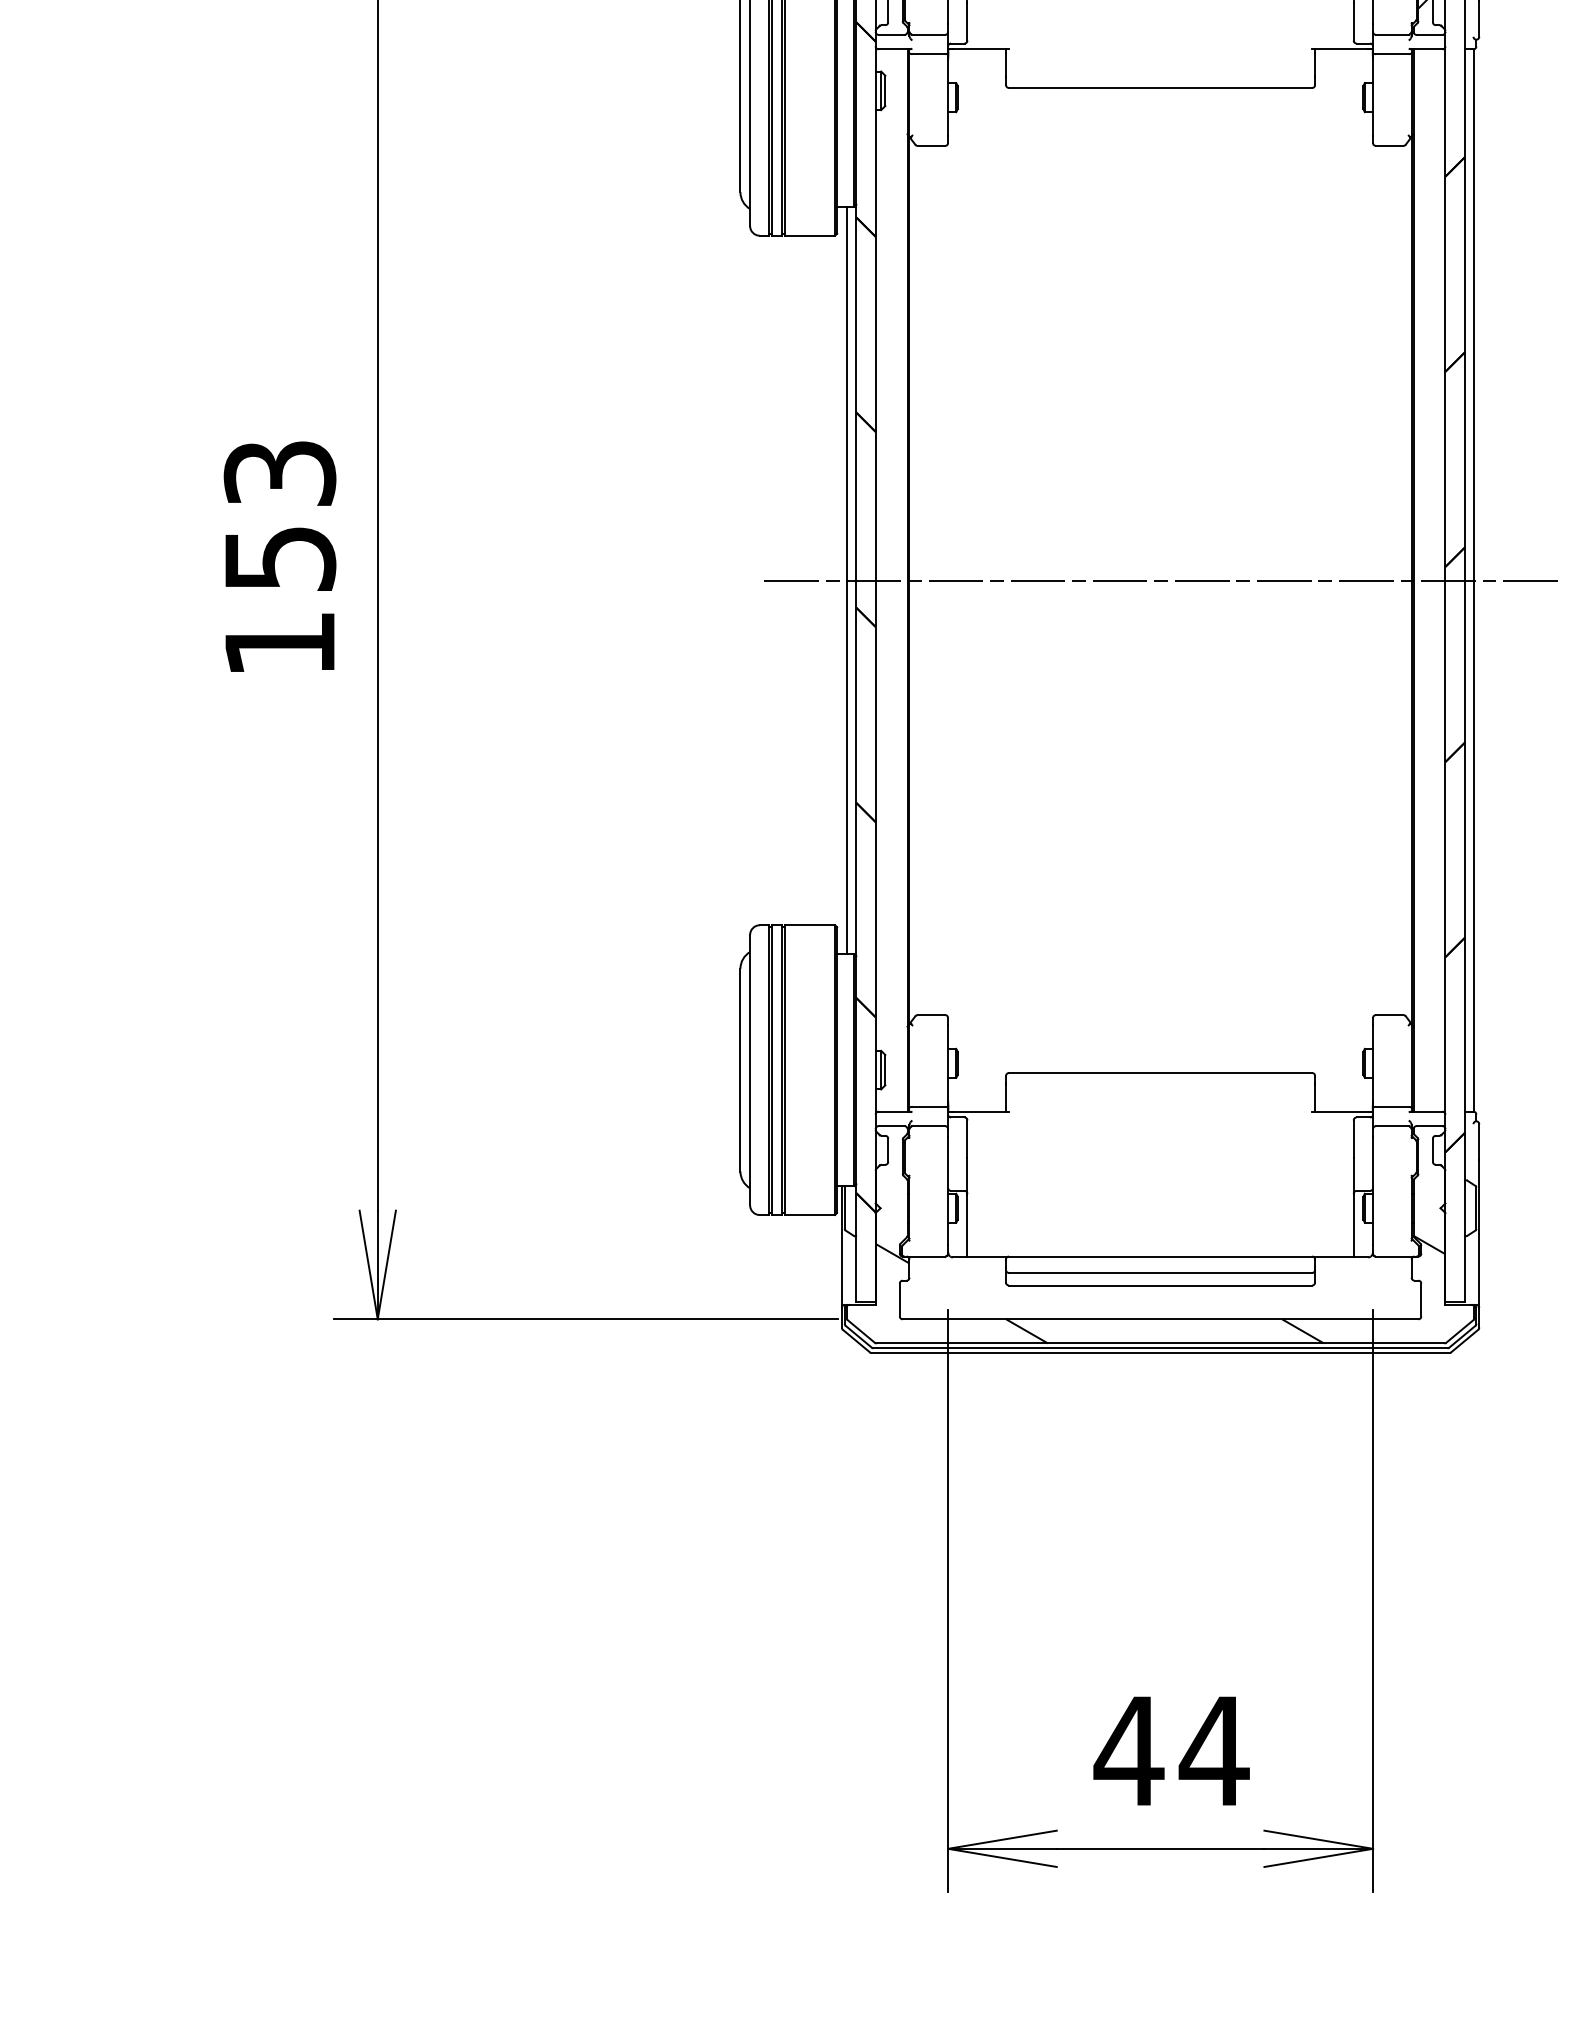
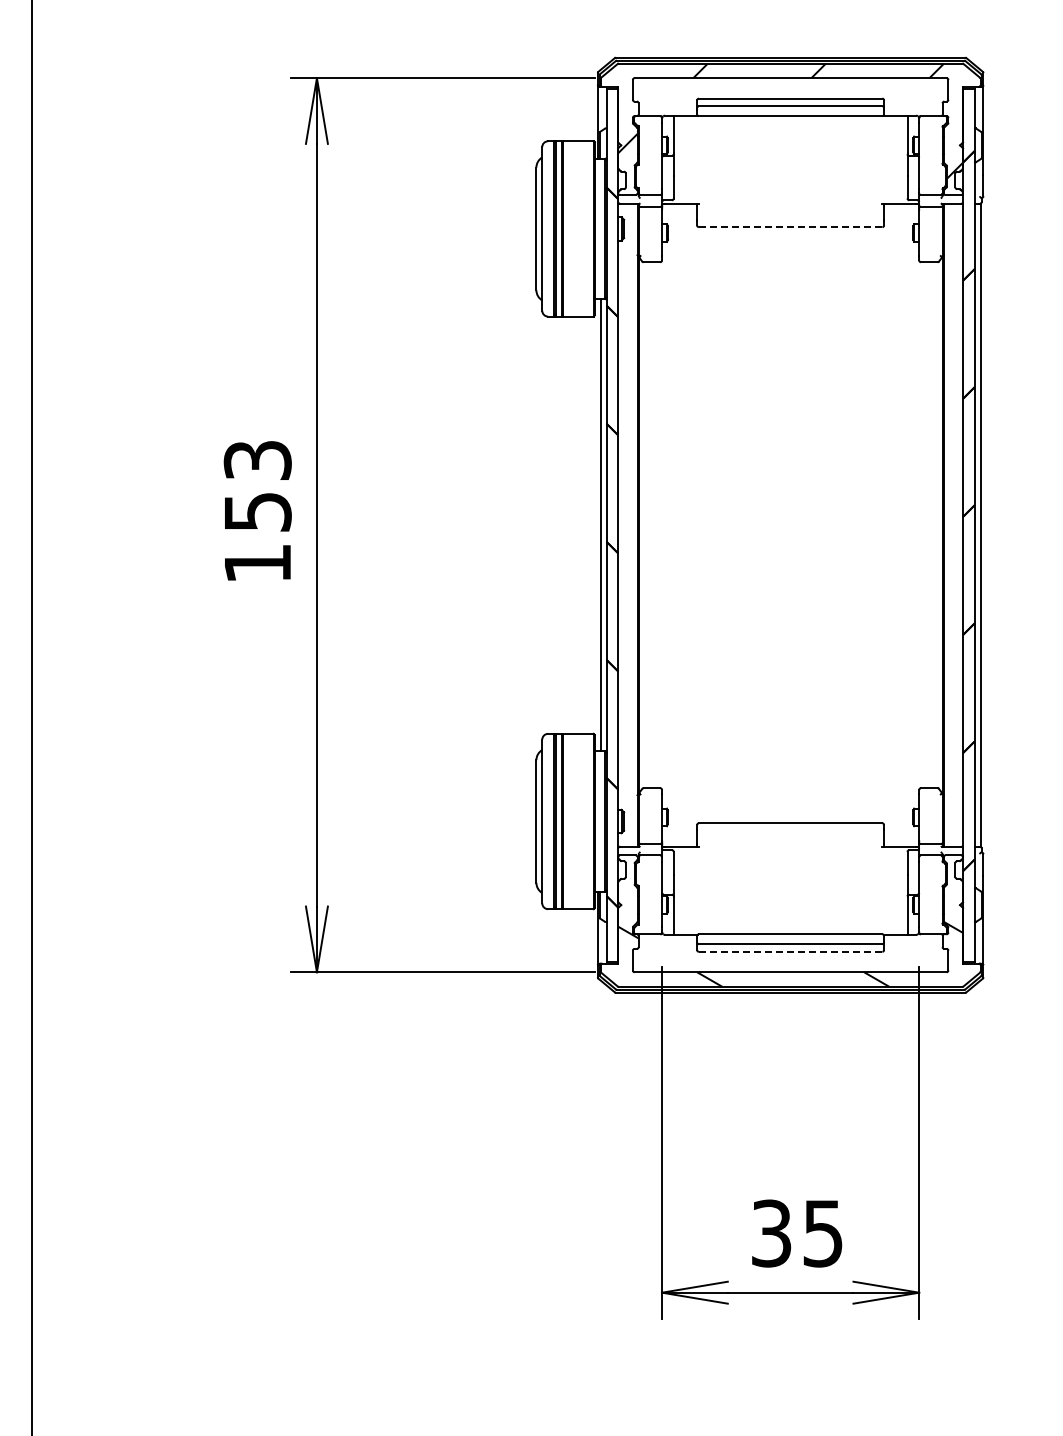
line: (1160, 88) -> (790, 227), solid -> dashed
line: (1160, 580) -> (790, 525), removed
line: (1160, 1284) -> (790, 951), solid -> dashed
text: (1171, 1750) -> (797, 1233), 44 -> 35

